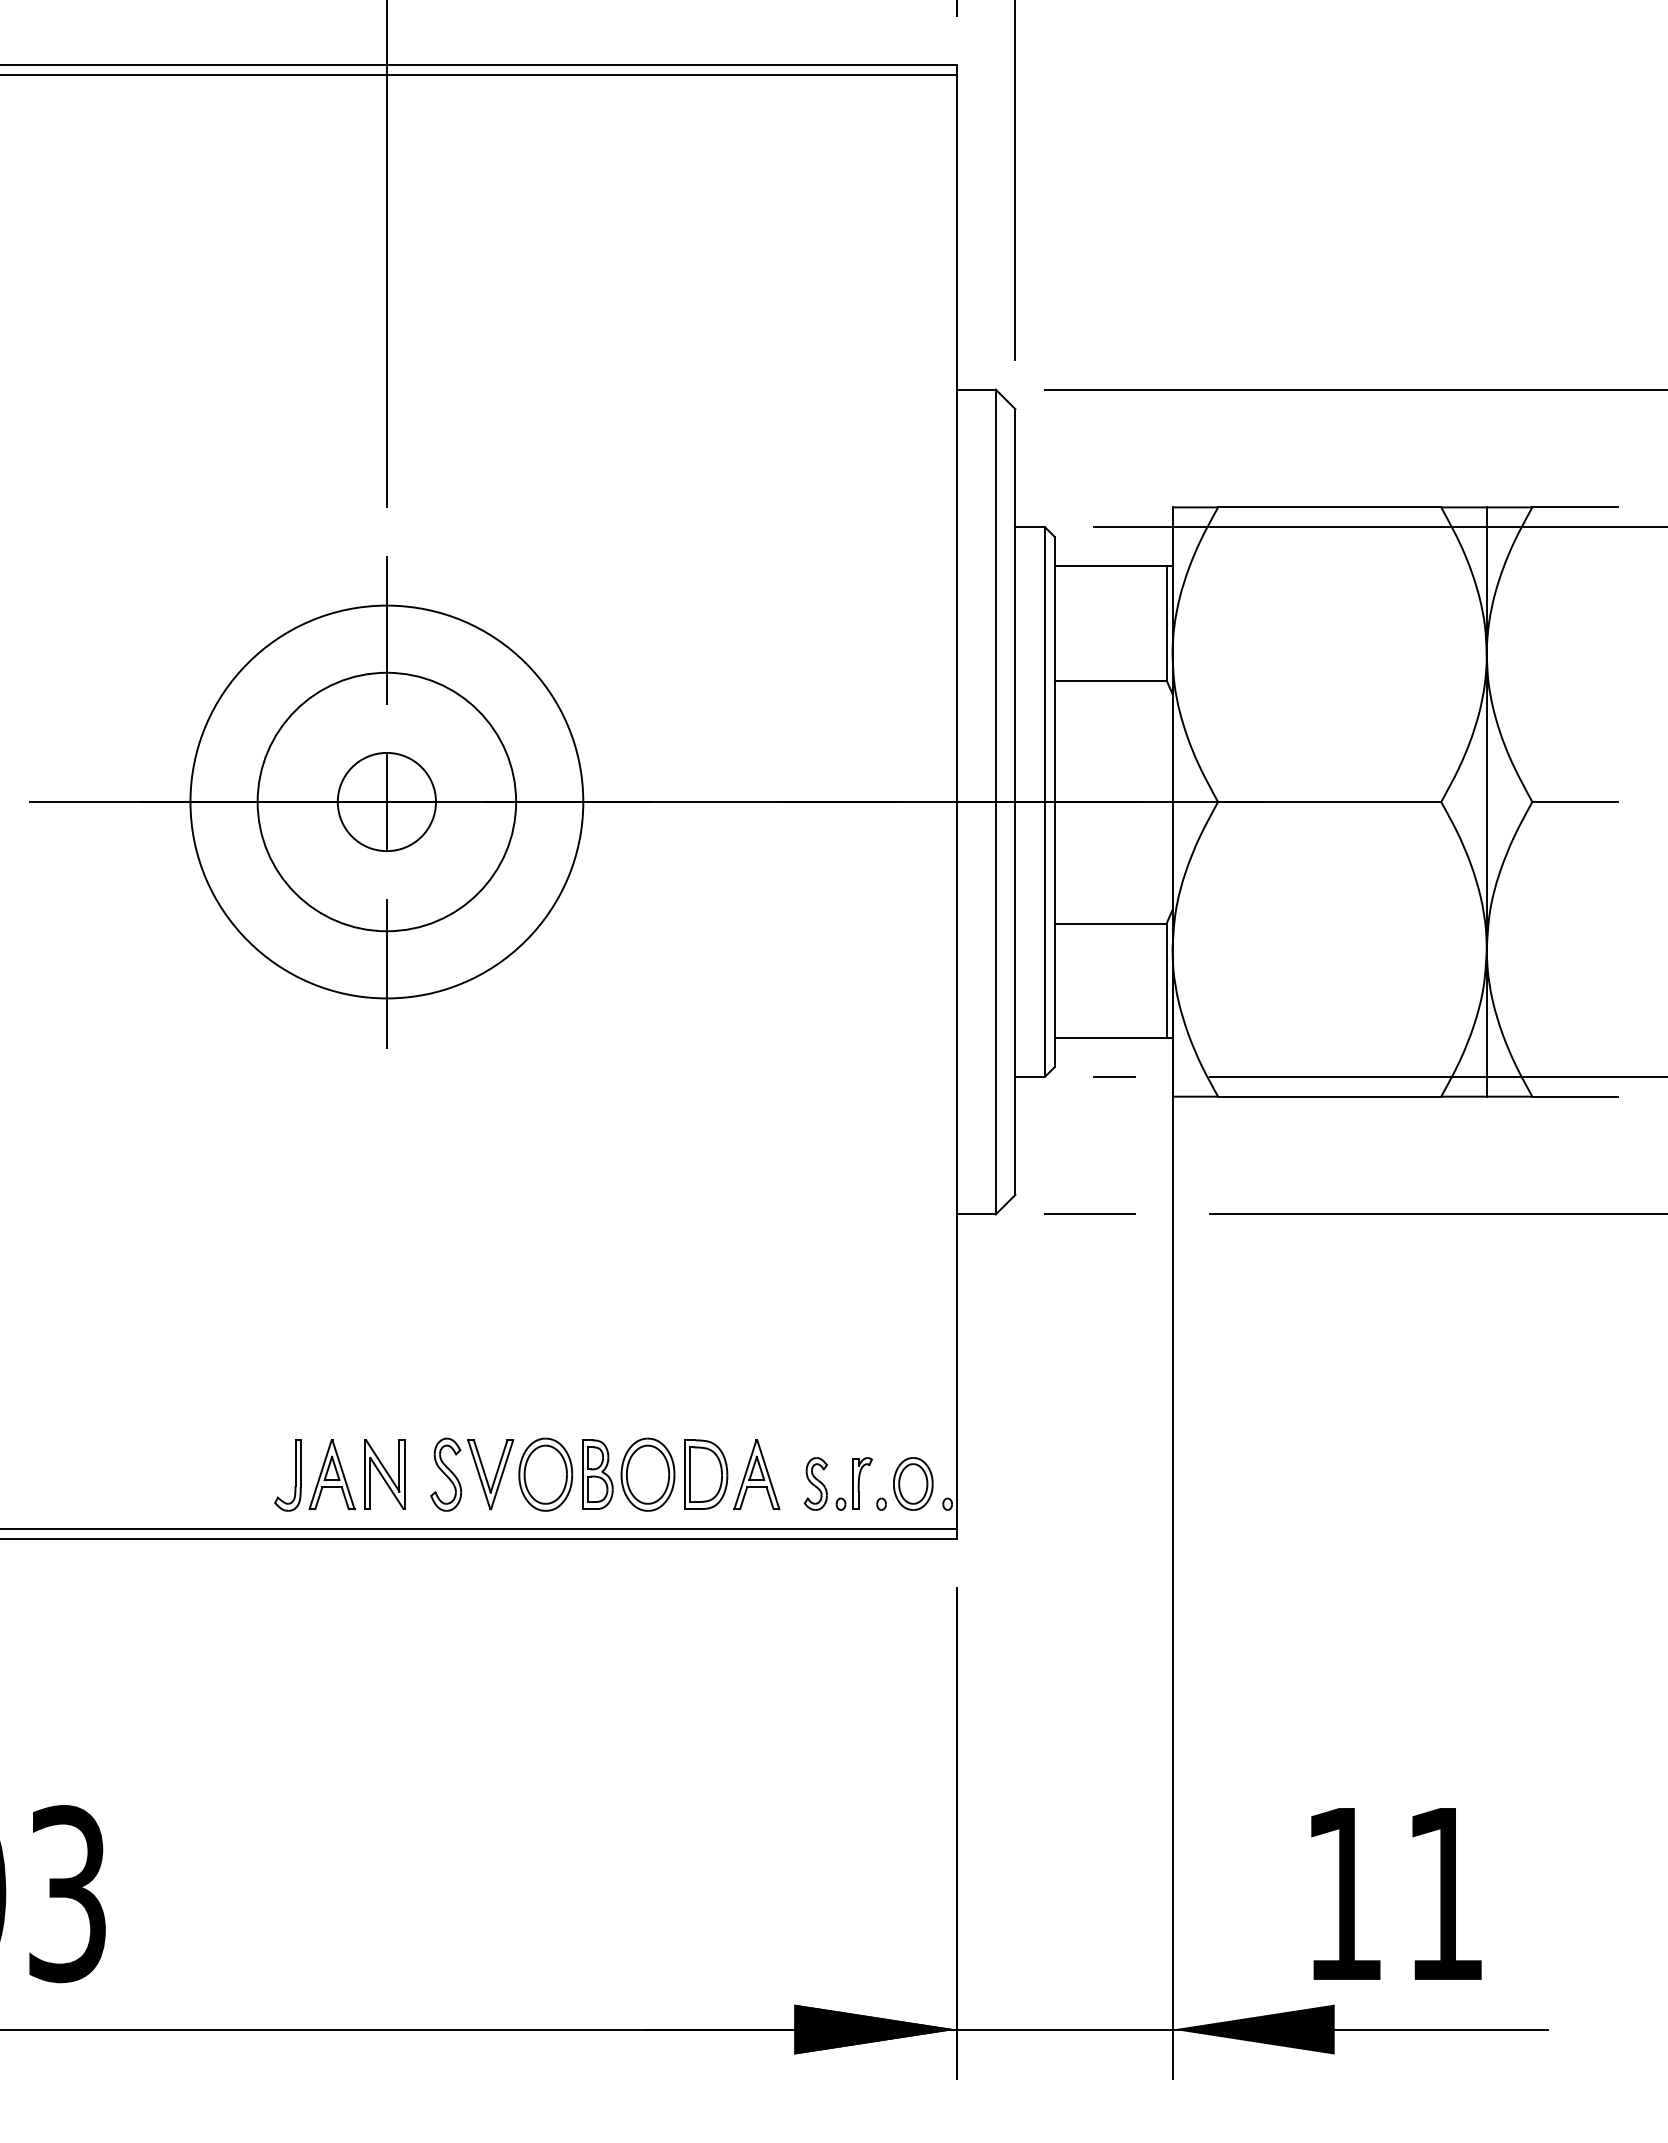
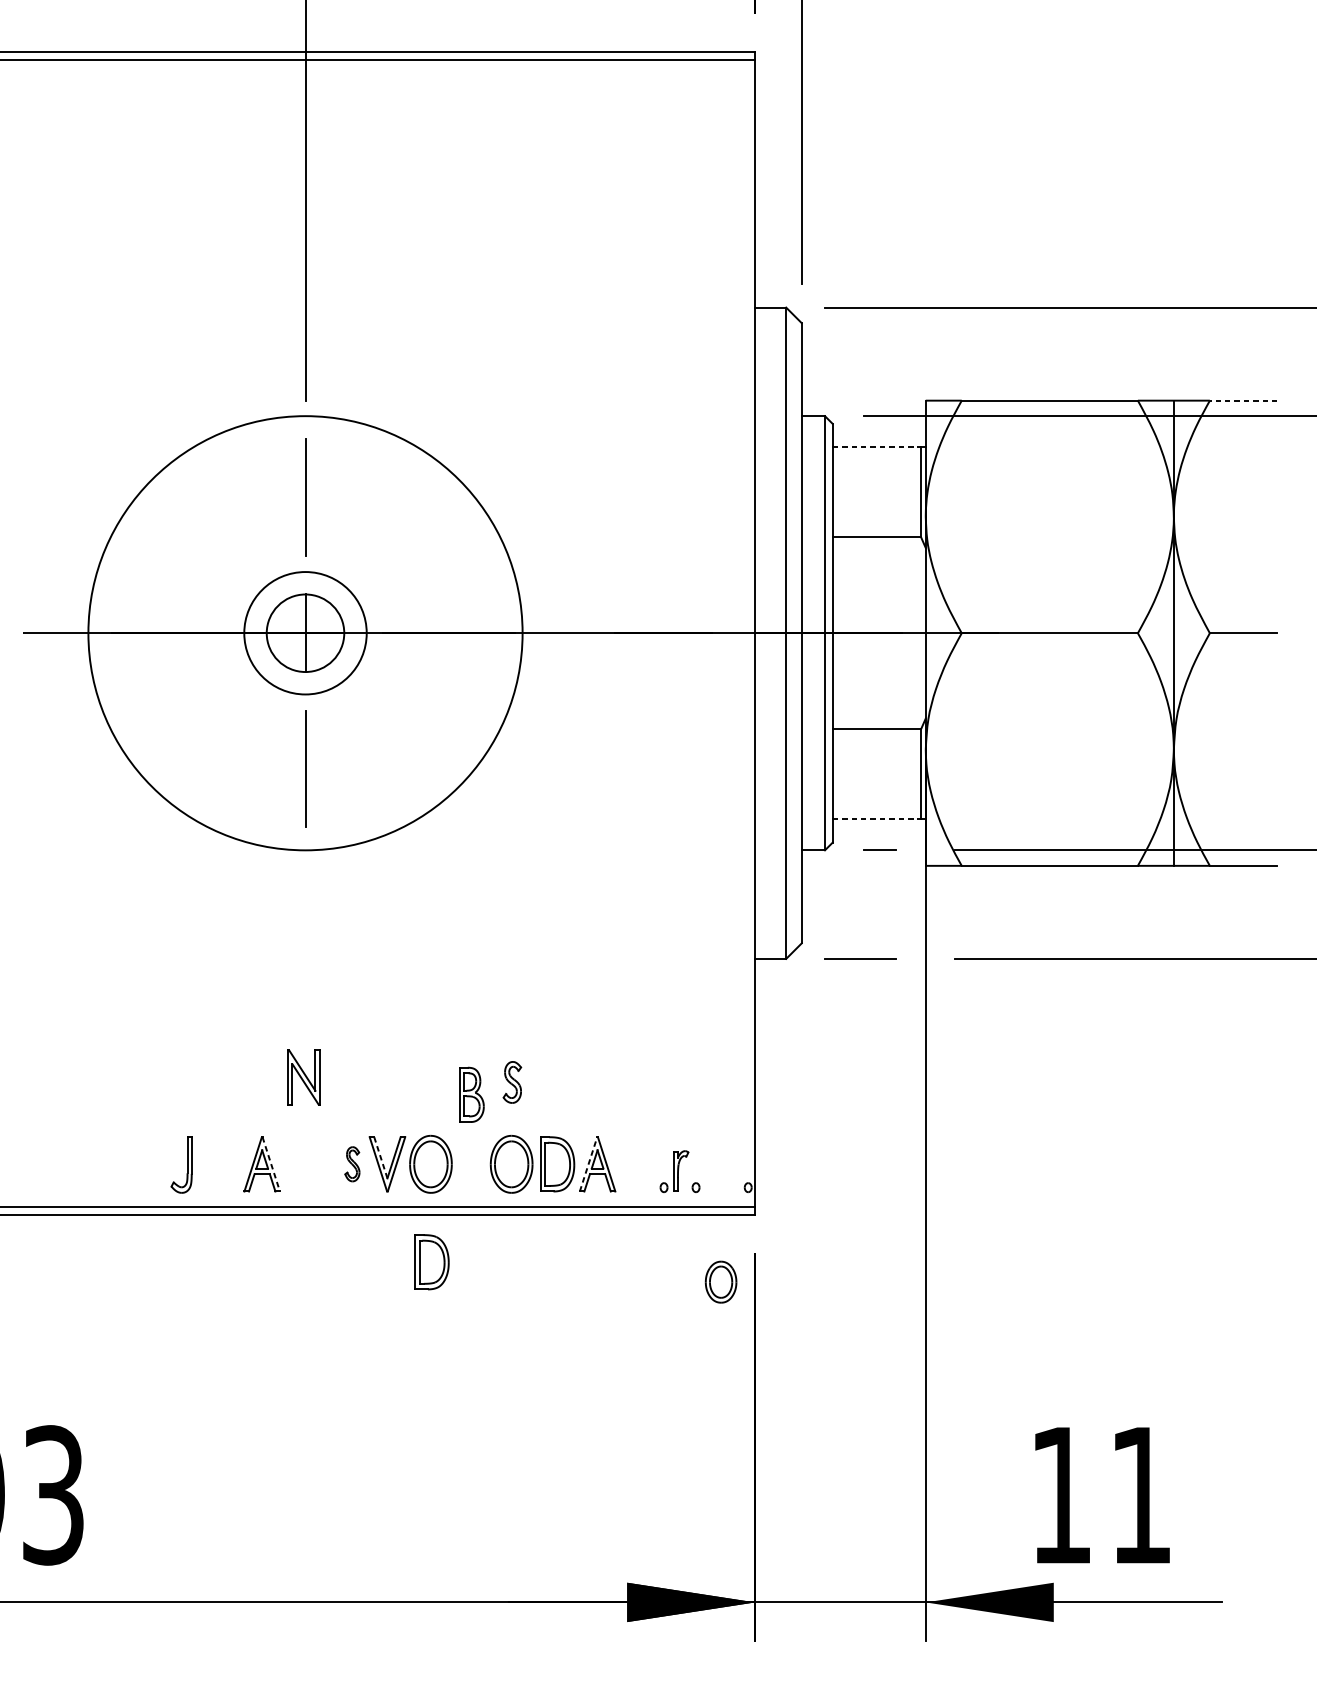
line: (1575, 507) -> (1243, 400), solid -> dashed
line: (1110, 566) -> (876, 447), solid -> dashed
circle: (386, 801) -> (305, 632), size x0.6
circle: (386, 801) -> (305, 632), size x1.4
line: (1110, 1037) -> (876, 819), solid -> dashed
line: (482, 1466) -> (380, 1157), solid -> dashed
part: (384, 1474) -> (303, 1077), moved
part: (446, 1474) -> (352, 1164), size x0.6
part: (597, 1474) -> (471, 1094), moved
line: (745, 1474) -> (588, 1164), solid -> dashed
part: (295, 1475) -> (187, 1164), moved
line: (343, 1475) -> (271, 1164), solid -> dashed
part: (815, 1483) -> (512, 1082), moved
part: (913, 1483) -> (721, 1281), moved
part: (547, 1598) -> (432, 1262), added

